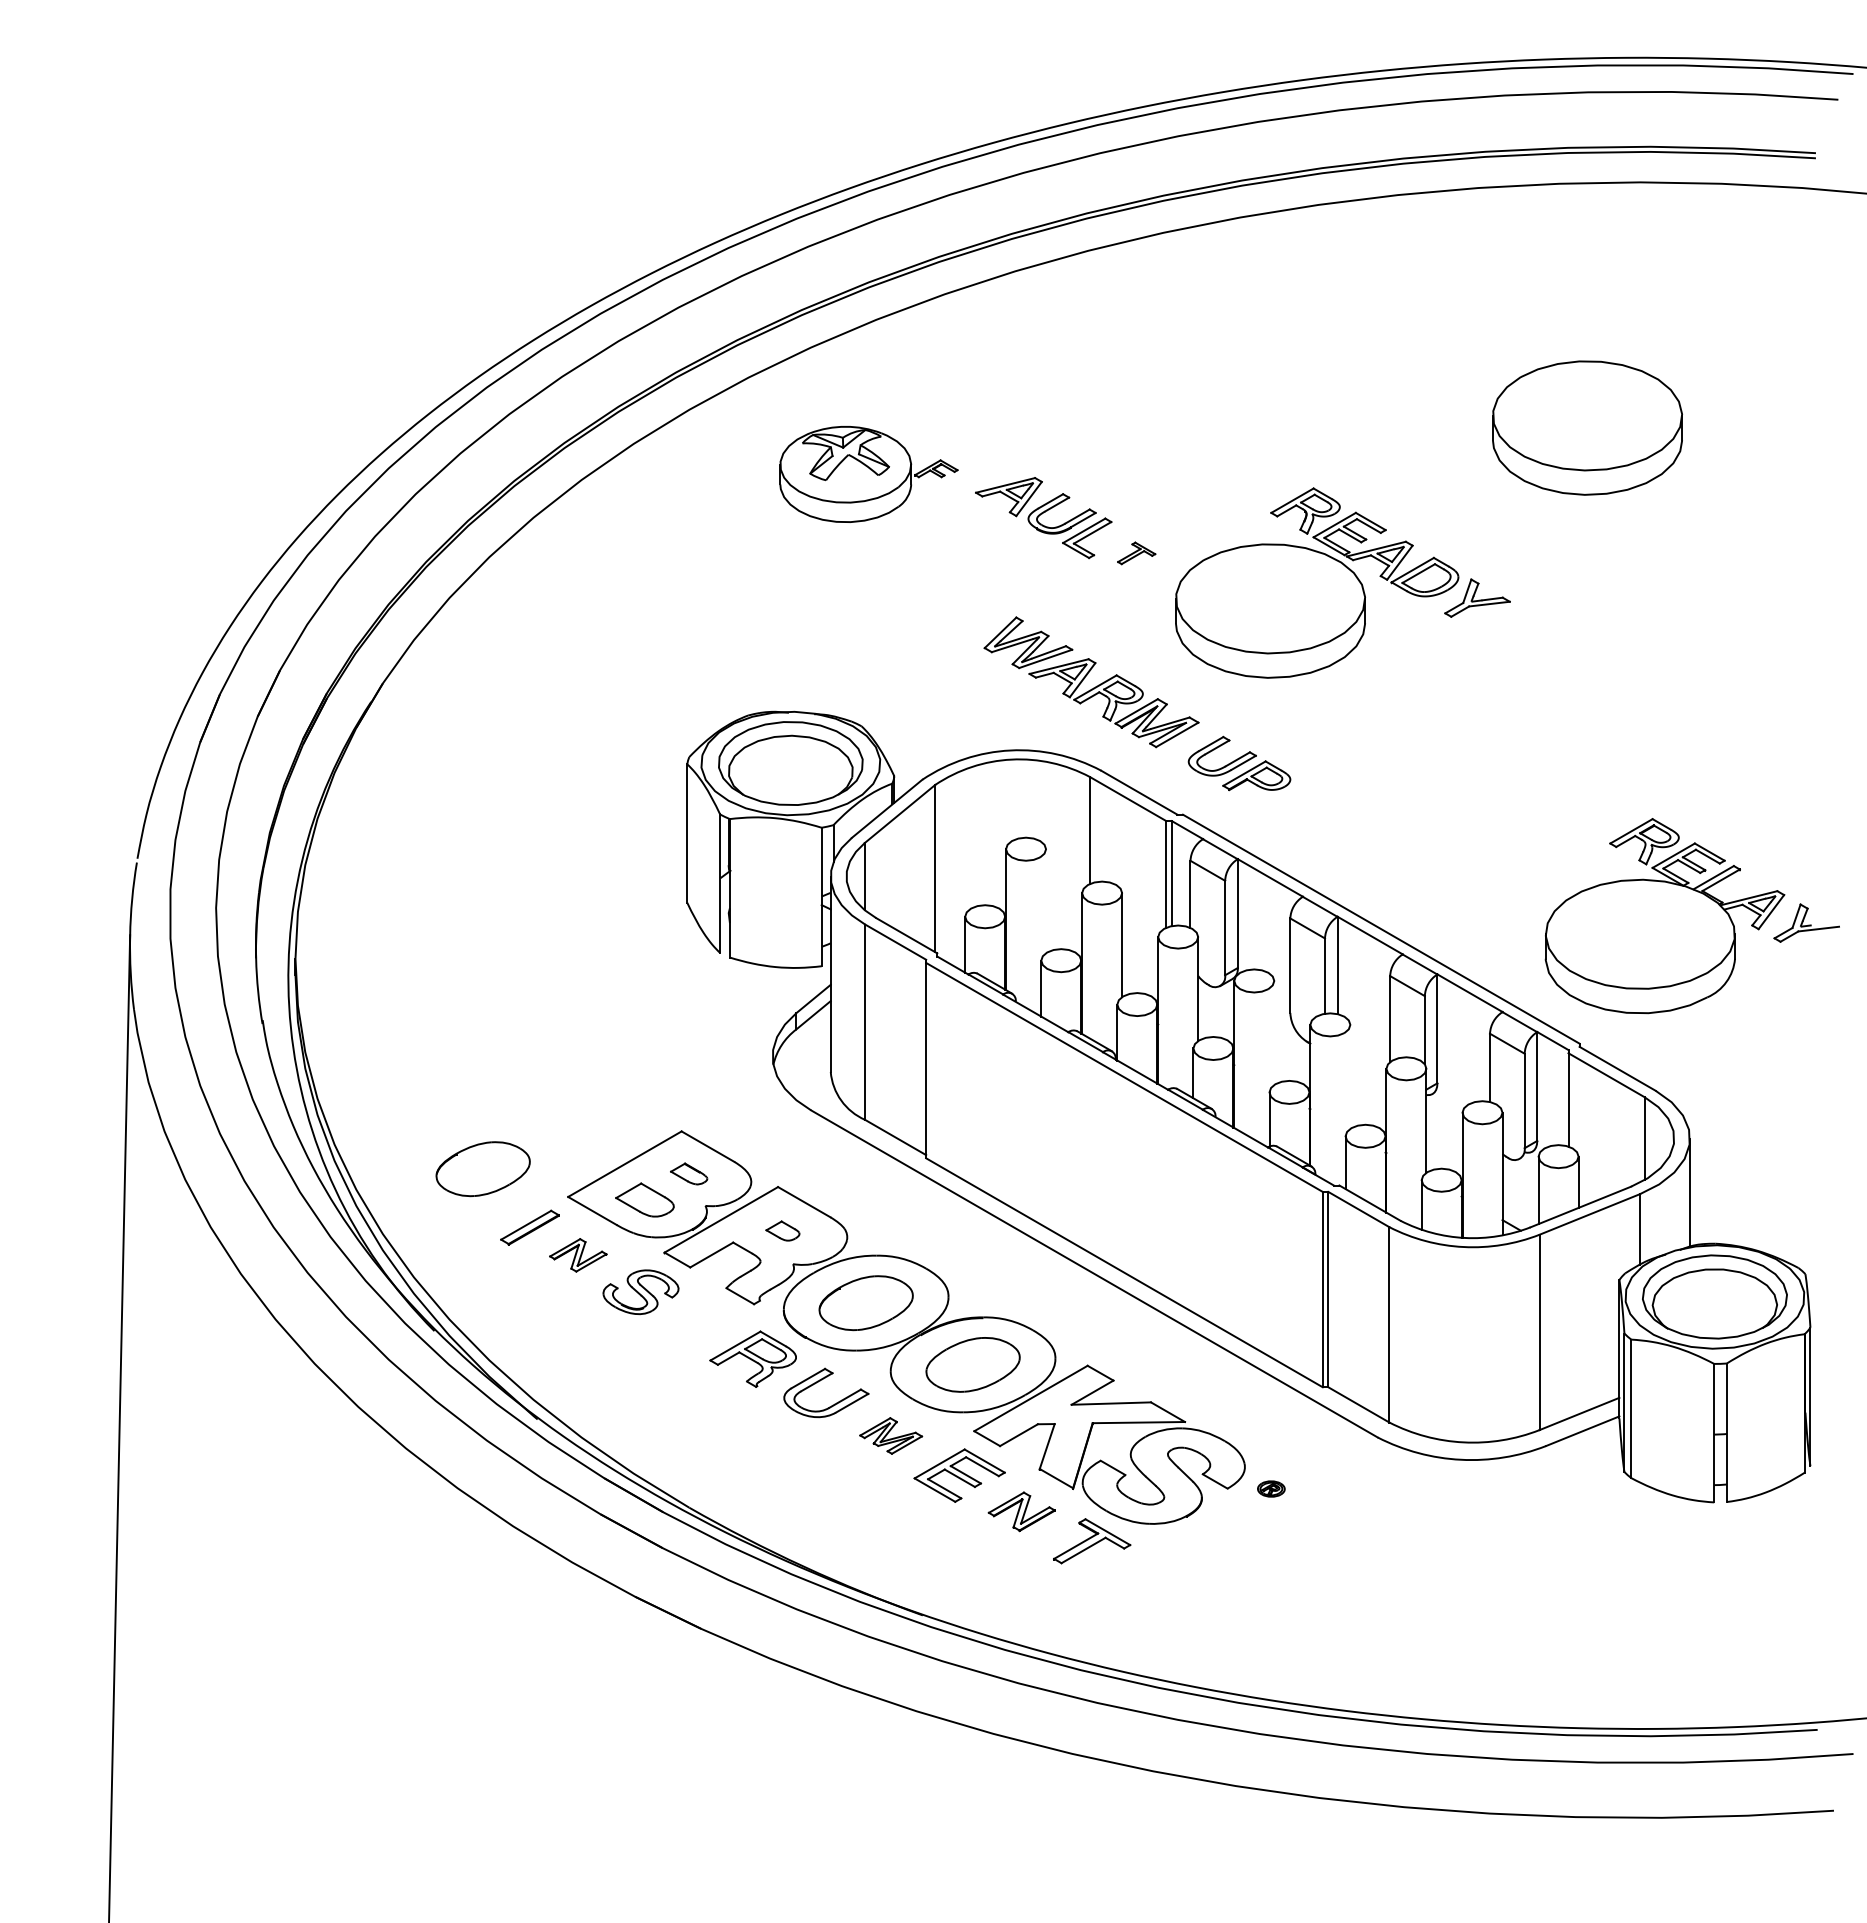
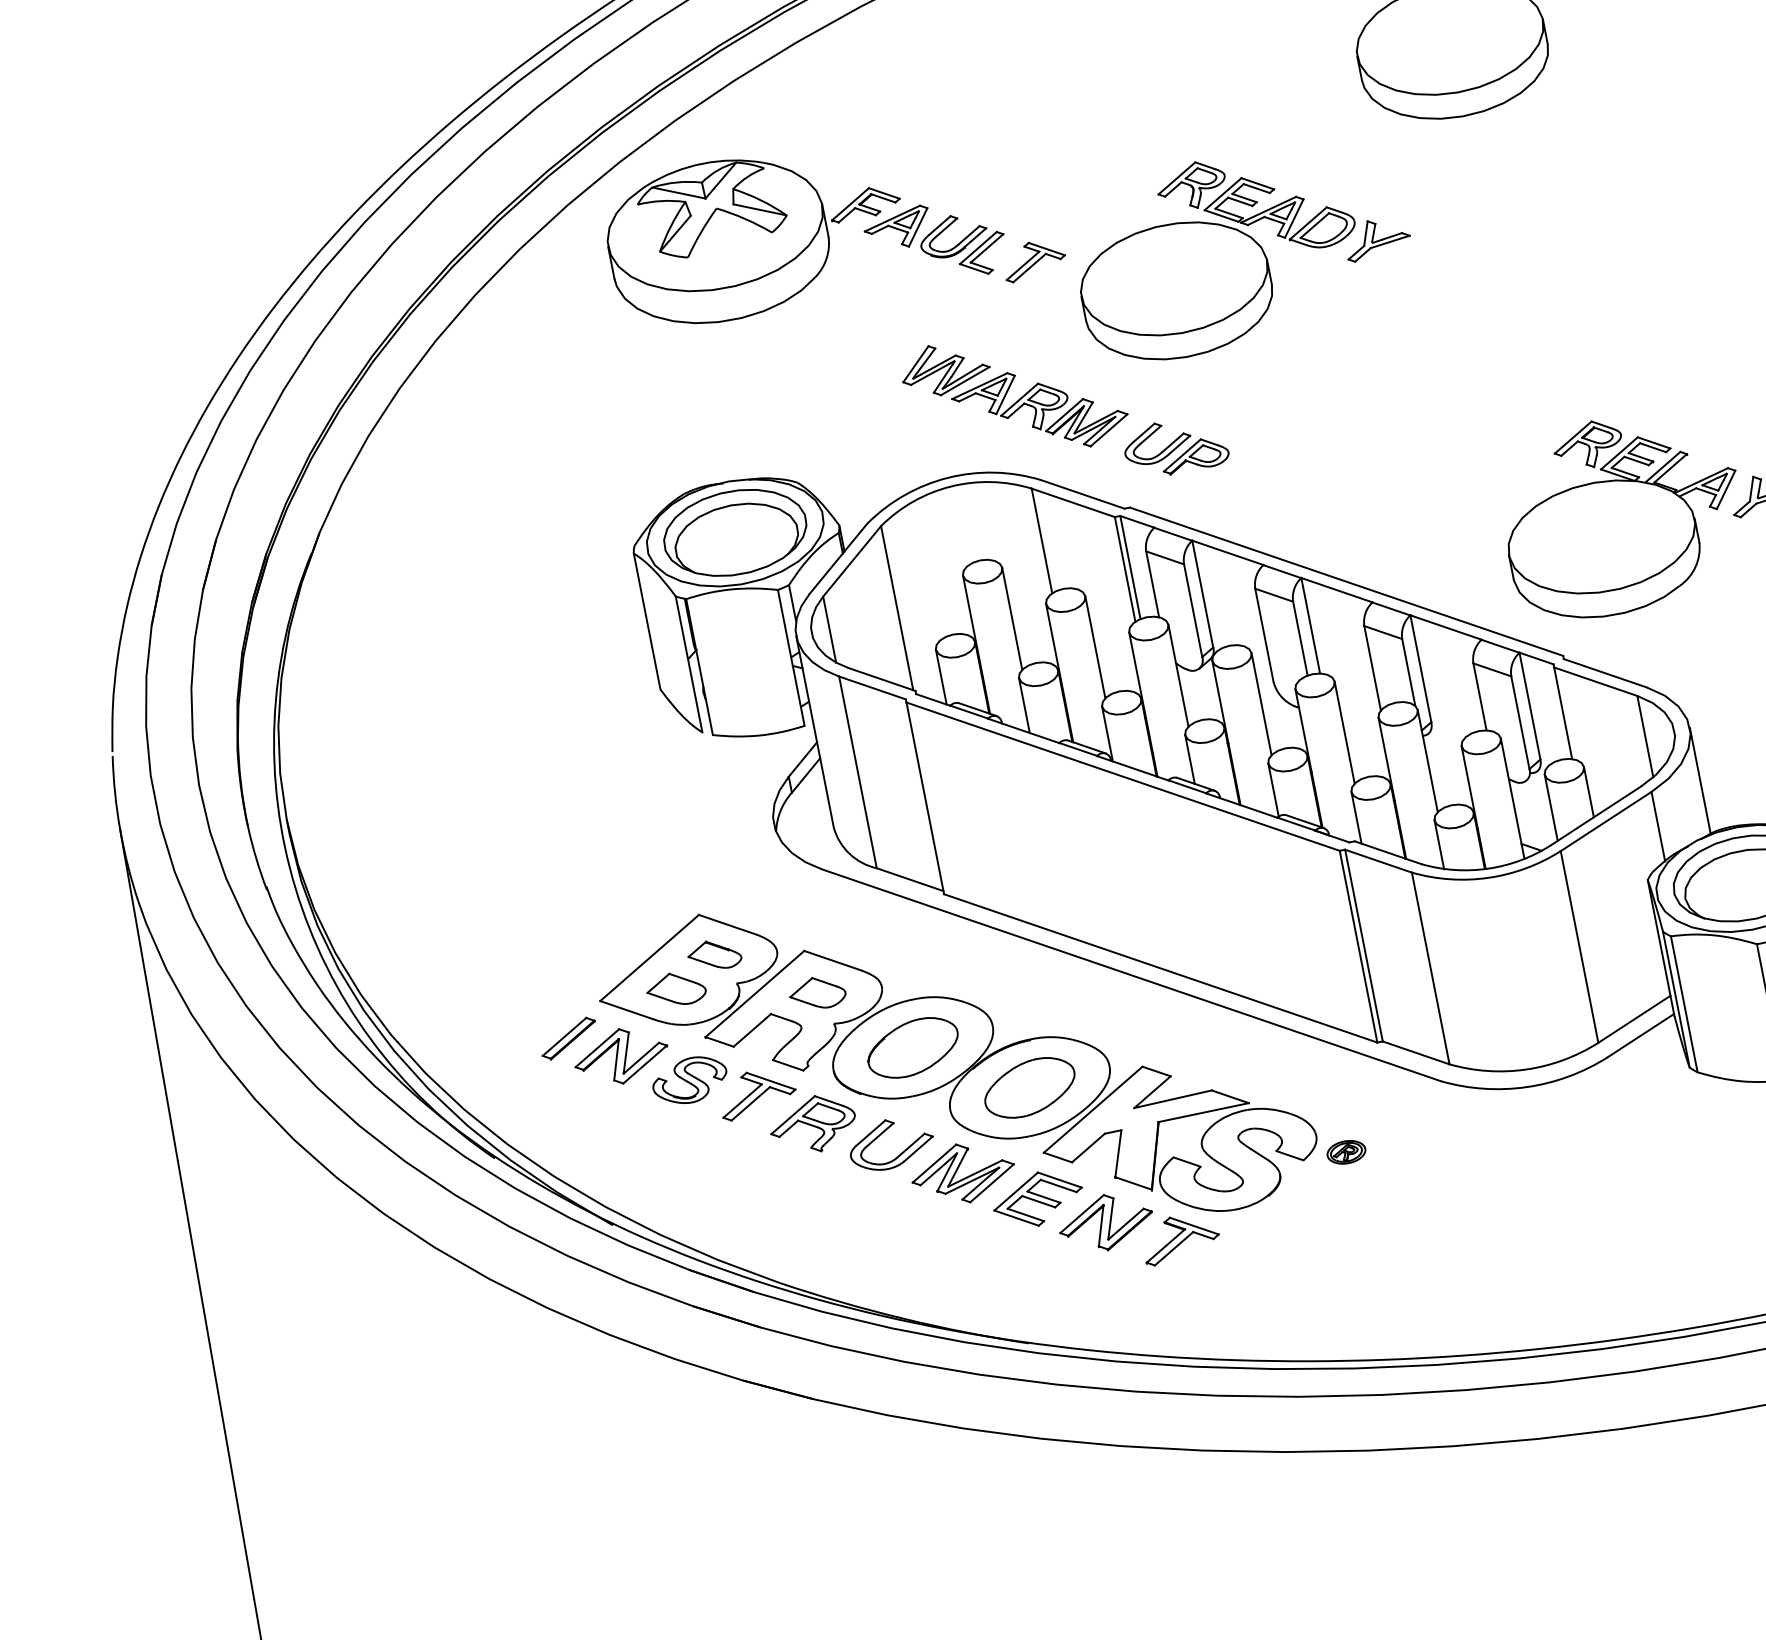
part: (868, 474) -> (755, 234), size x1.67
part: (1136, 553) -> (1034, 260), size x1.67
line: (1046, 901) -> (1012, 619), added
line: (1274, 1032) -> (1261, 703), added
line: (1350, 1076) -> (1344, 732), added
part: (482, 1169) -> (510, 990), removed
part: (688, 1173) -> (713, 954), size x1.43
part: (782, 1230) -> (817, 992), size x1.67
part: (578, 1255) -> (621, 1056), size x1.67
part: (704, 1317) -> (757, 1093), added
part: (890, 1435) -> (962, 1173), size x1.67
part: (1271, 1488) -> (1346, 1151), size x1.43
part: (1021, 1511) -> (1105, 1222), size x1.43

